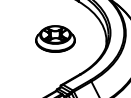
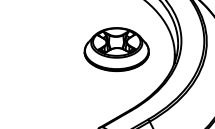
part: (55, 38) -> (116, 48), moved

